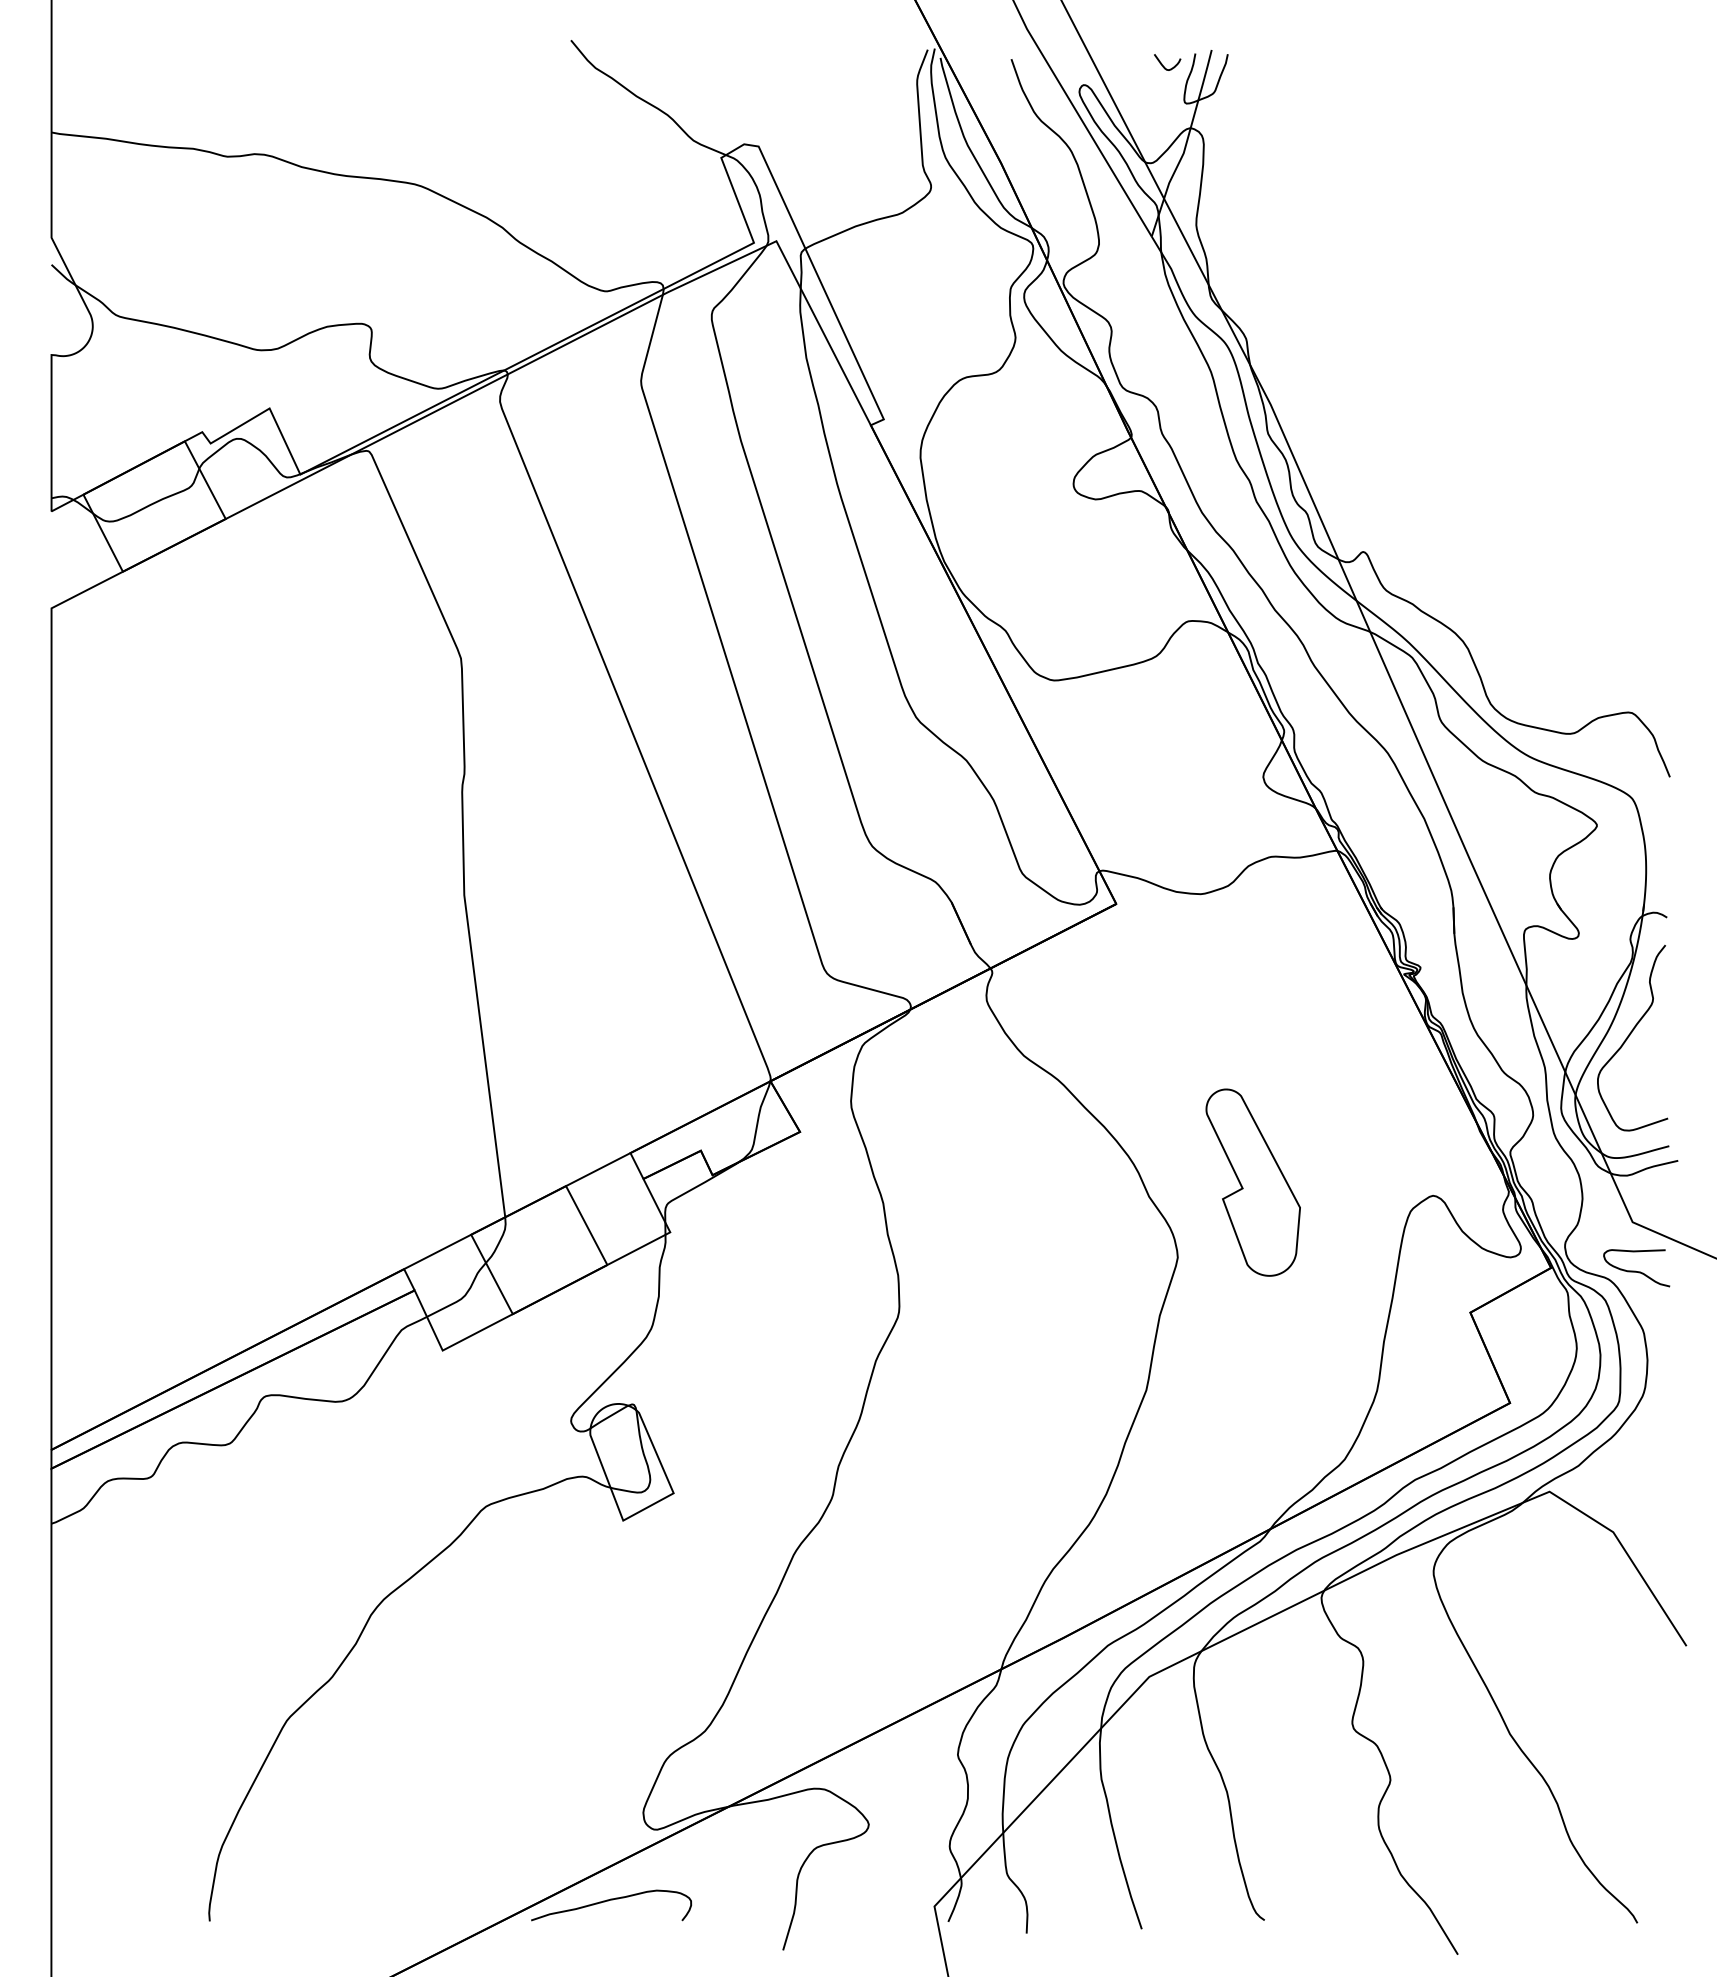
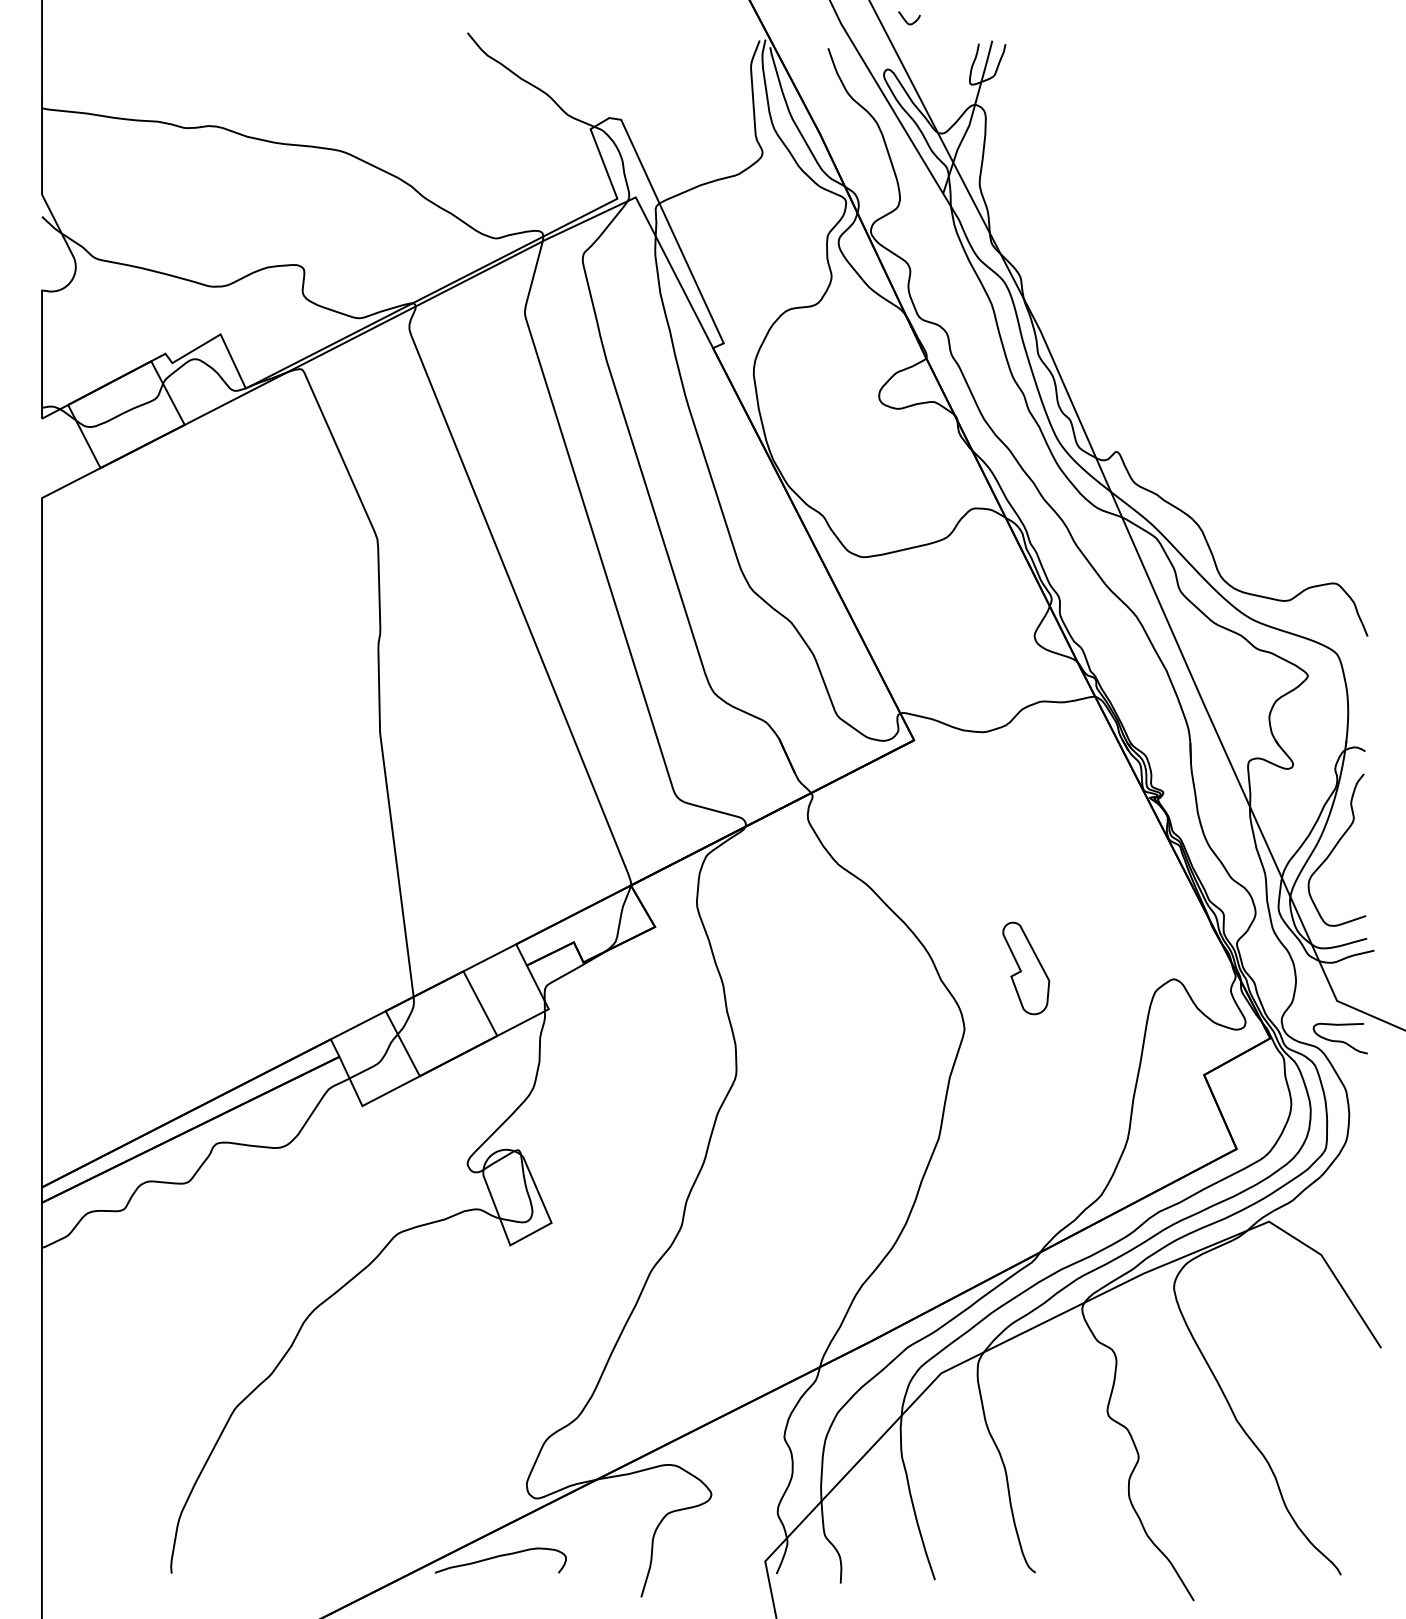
curve: (1163, 65) -> (906, 20), moved
part: (1252, 1182) -> (1025, 968), size x0.6

